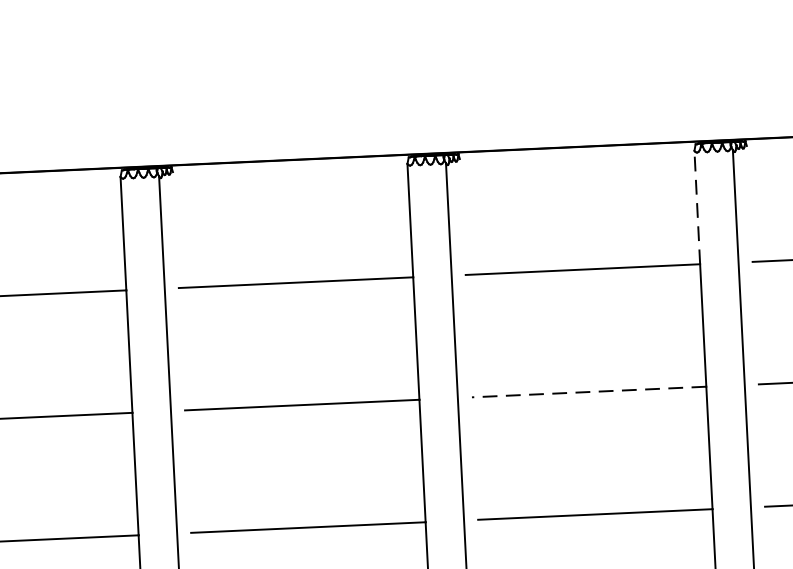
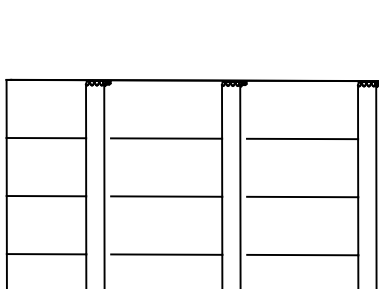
line: (698, 207) -> (358, 112), dashed -> solid
line: (588, 393) -> (302, 197), dashed -> solid

